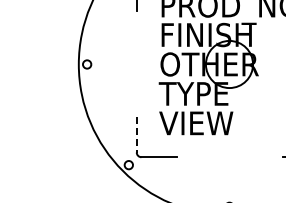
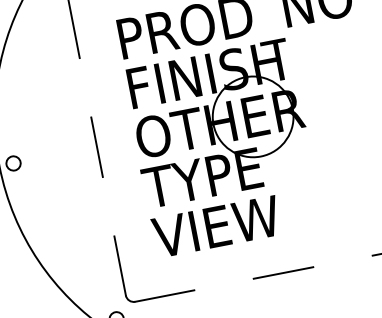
line: (136, 64) -> (96, 147), added
line: (136, 135) -> (119, 266), dashed -> solid
line: (229, 156) -> (283, 271), added

